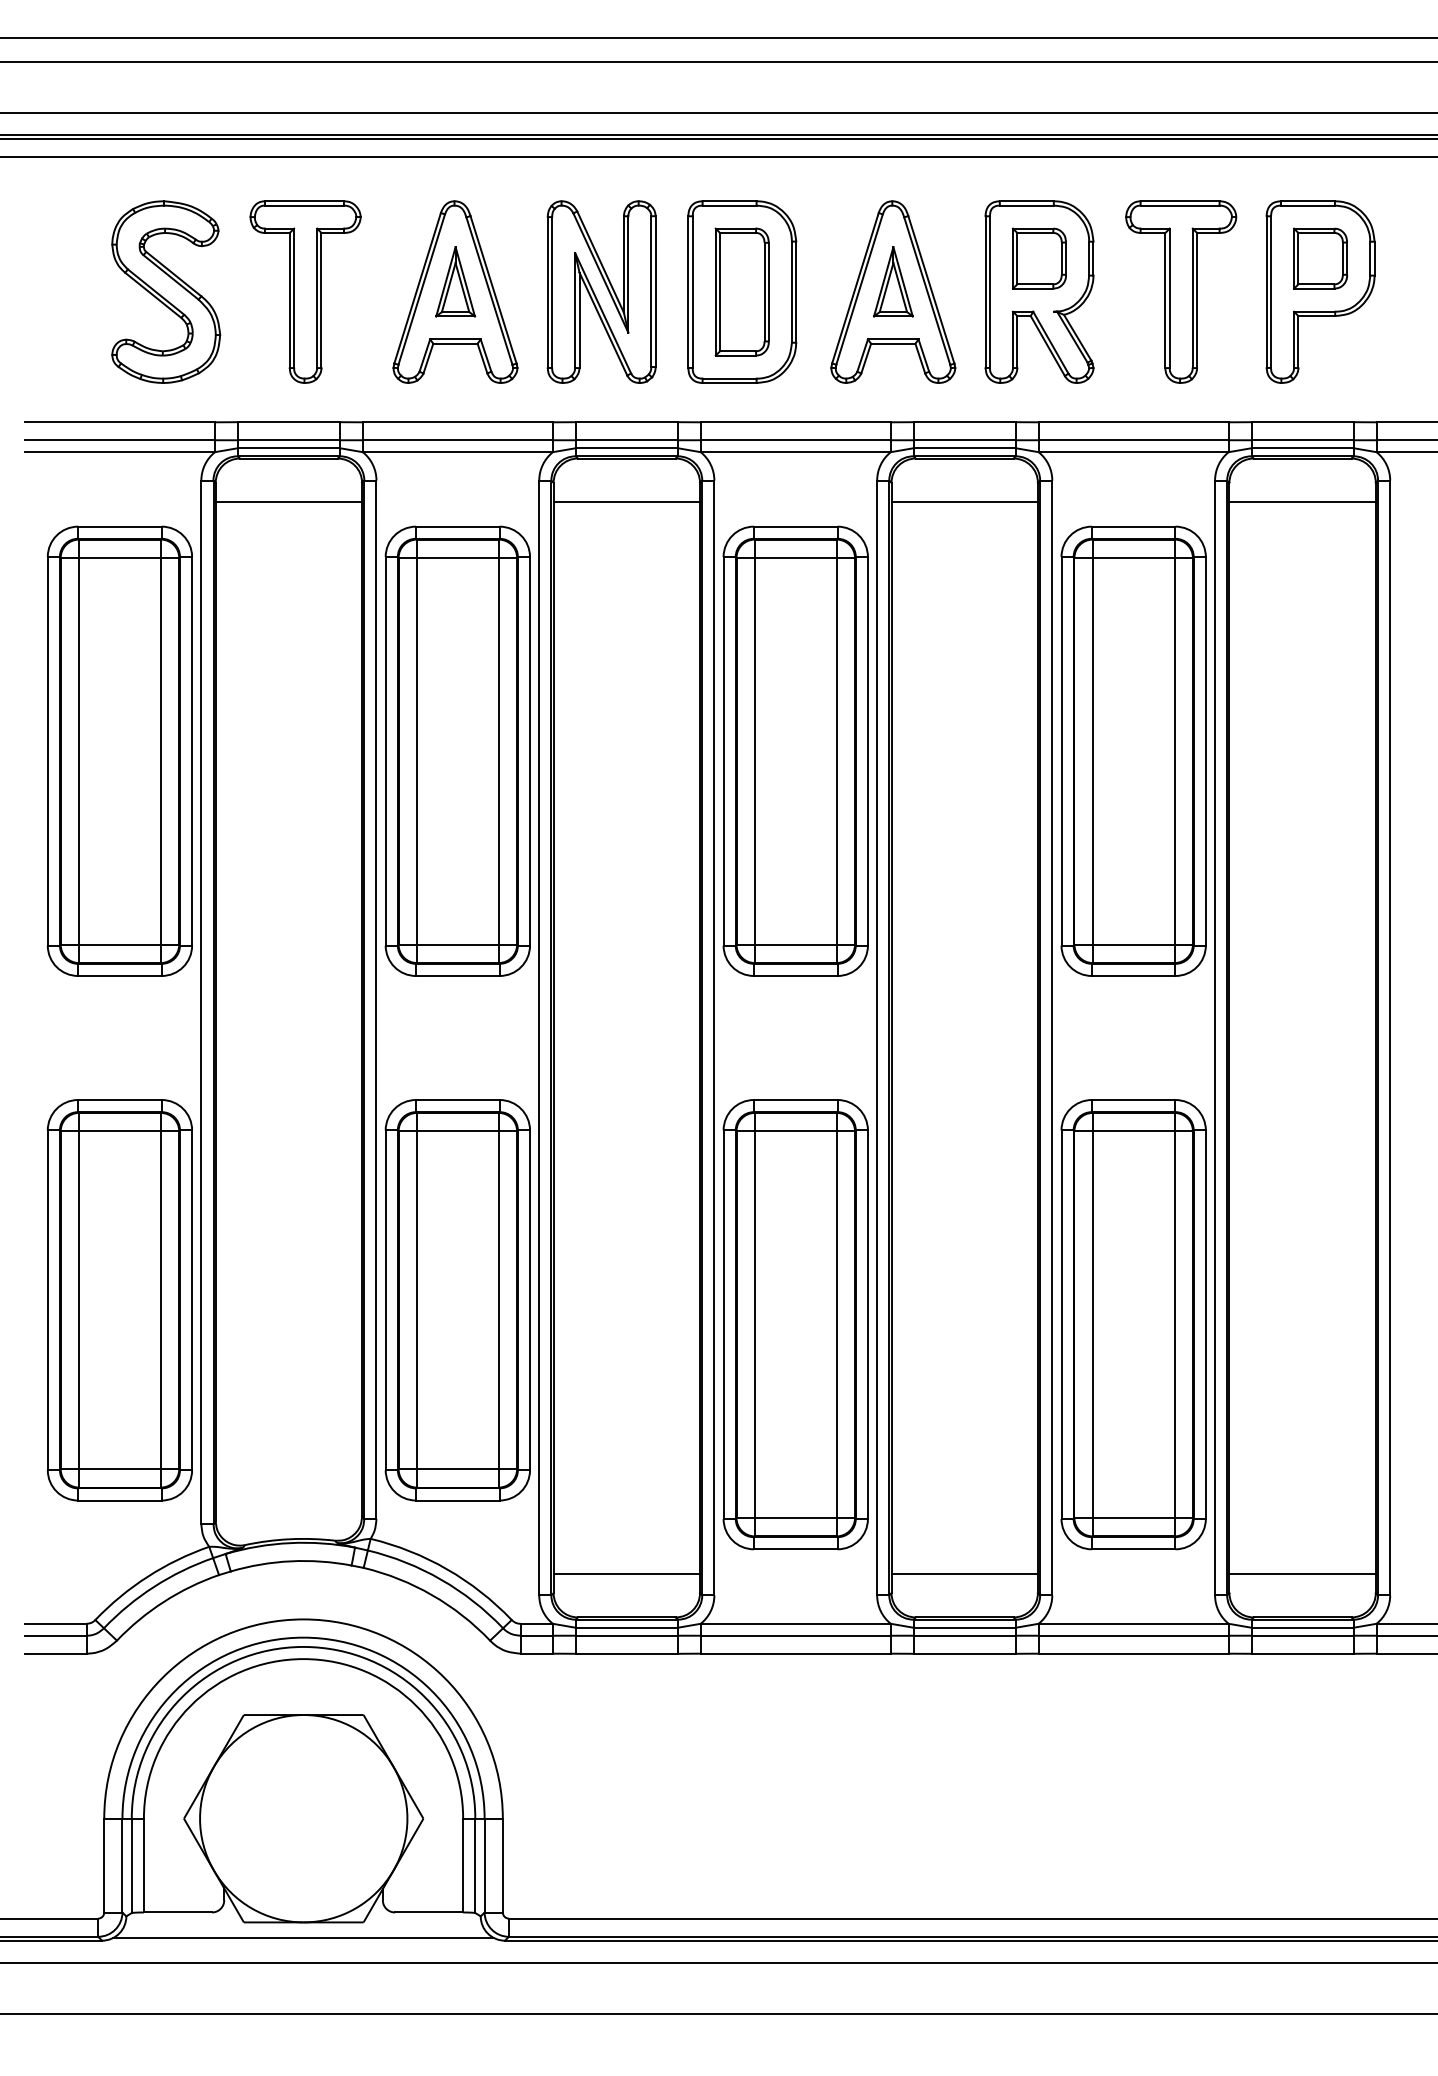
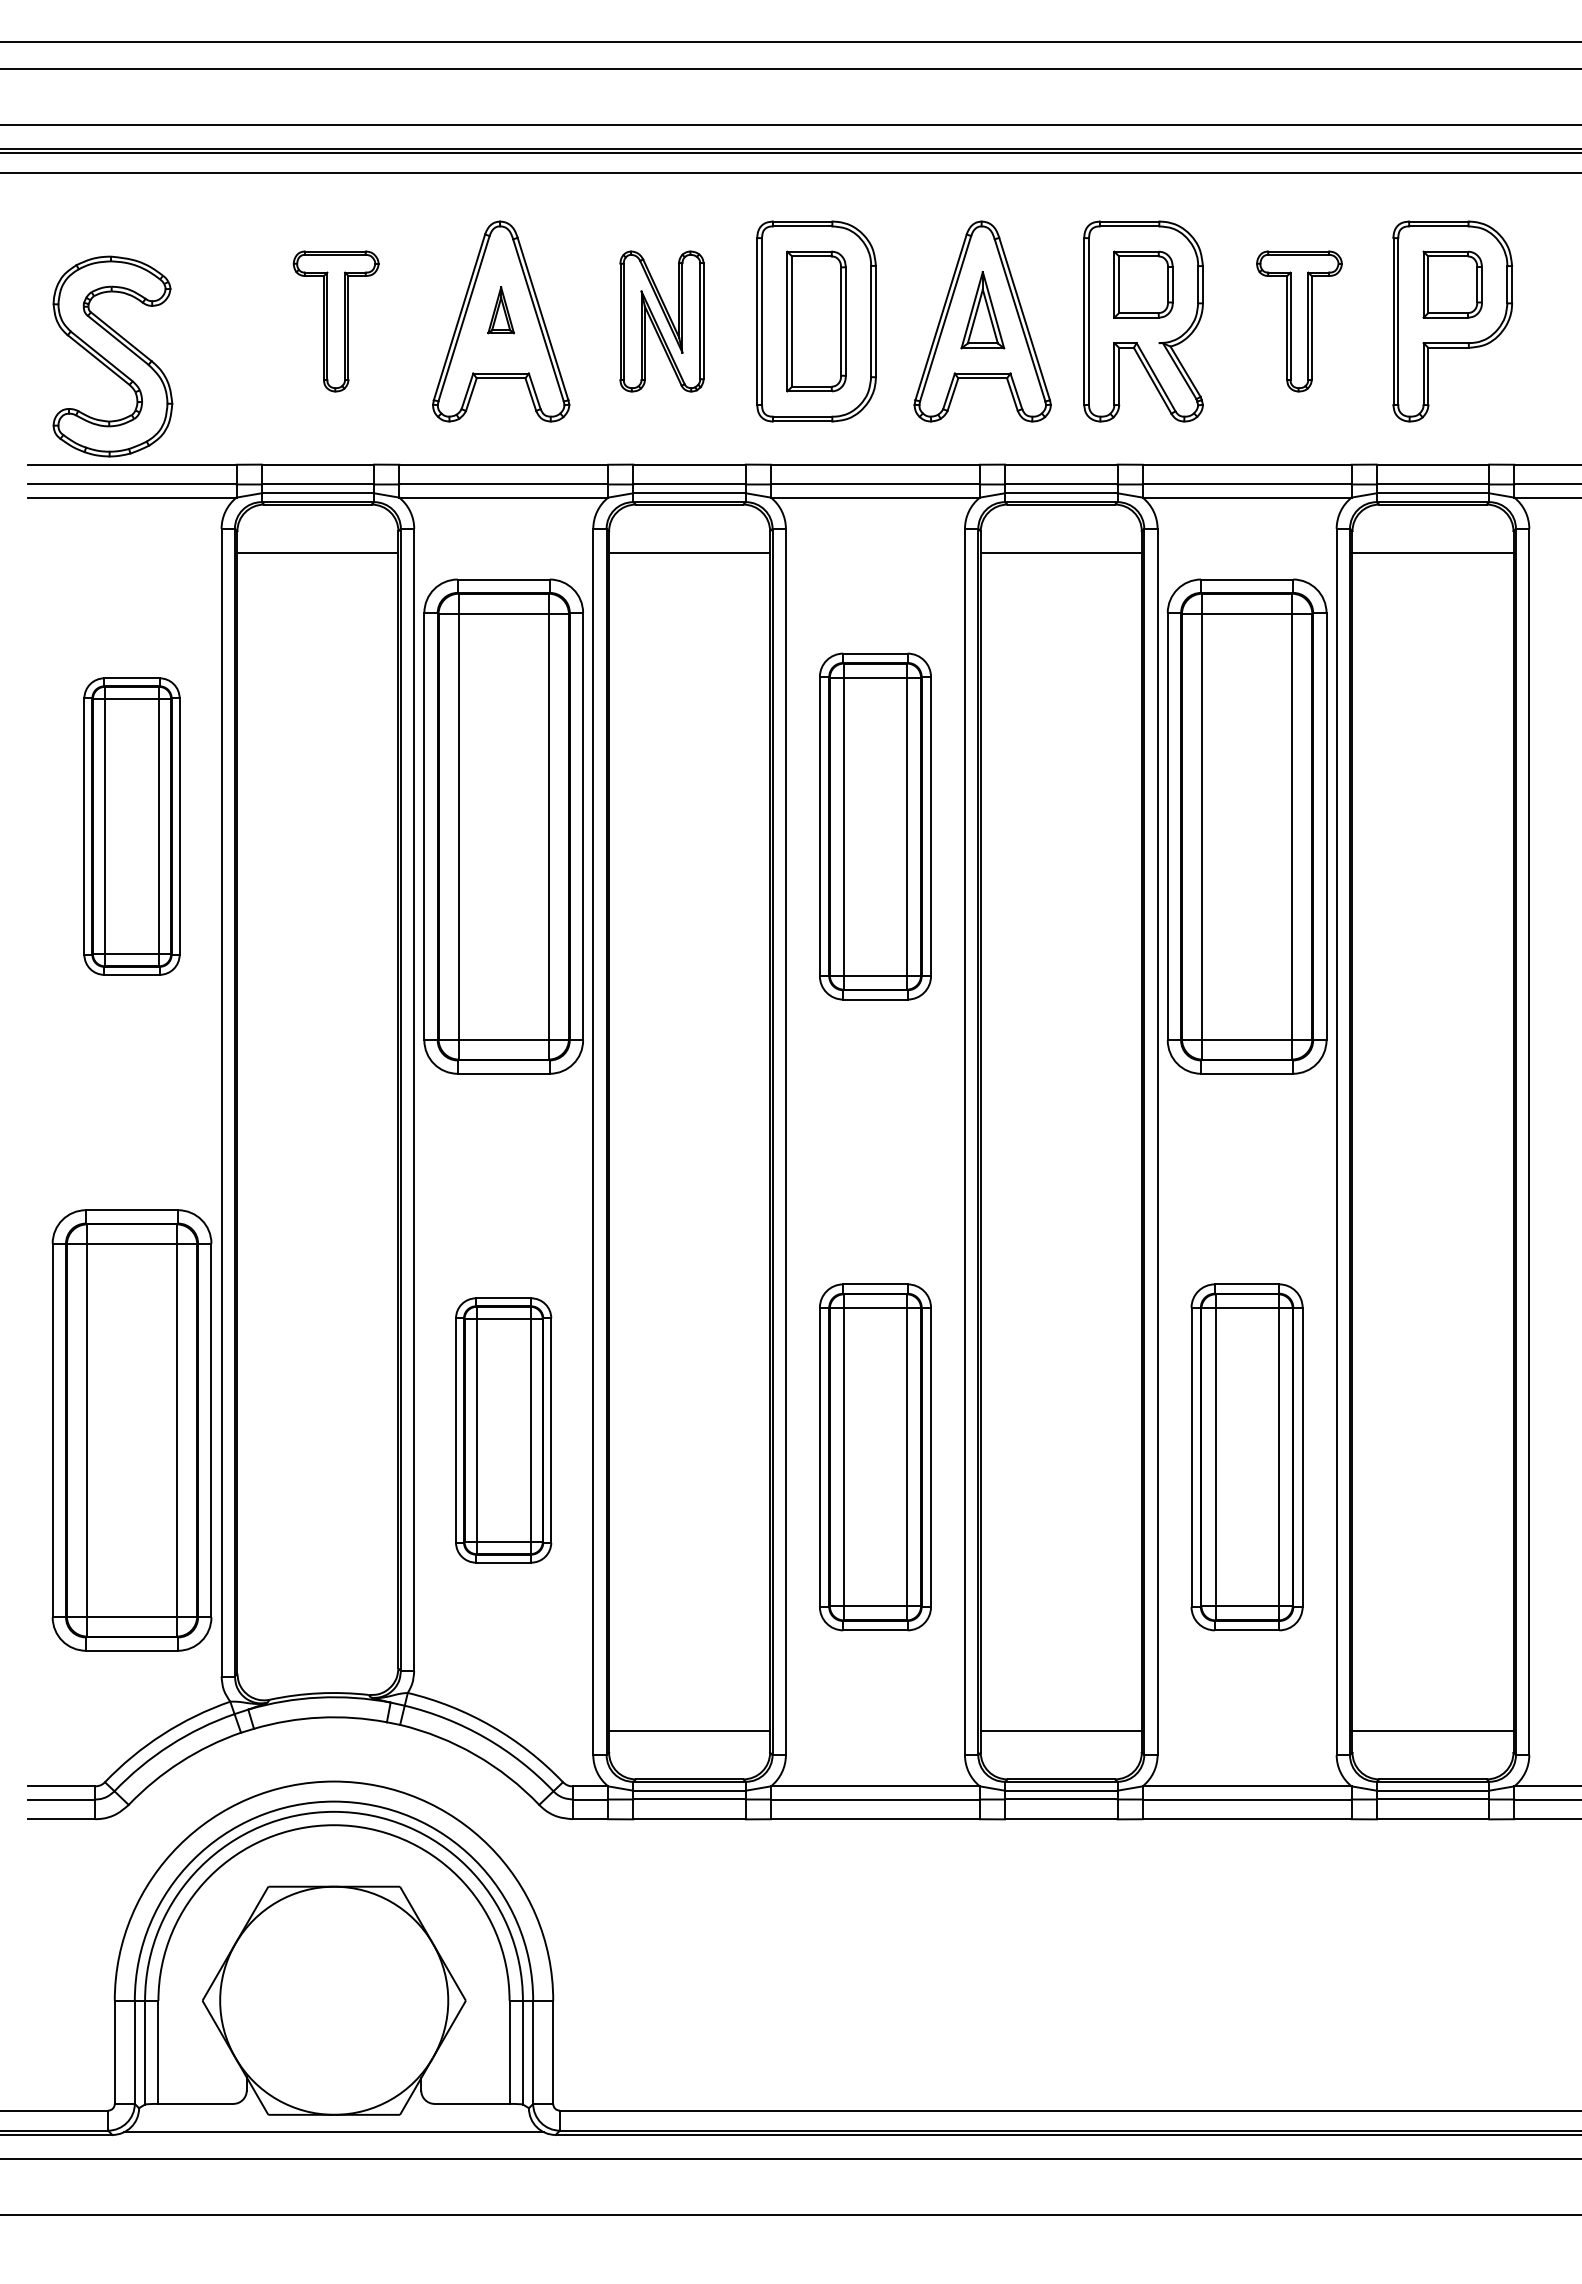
part: (454, 282) -> (500, 310), size x0.6
part: (165, 292) -> (112, 356), moved
part: (304, 292) -> (335, 321), size x0.7
part: (601, 292) -> (661, 321), size x0.7
part: (1181, 292) -> (1299, 321), size x0.7
part: (119, 751) -> (131, 826), size x0.6
part: (795, 751) -> (875, 826), size x0.7
part: (457, 1300) -> (503, 1430), size x0.6
part: (795, 1324) -> (875, 1457), size x0.7
part: (1133, 1324) -> (1246, 1457), size x0.7

